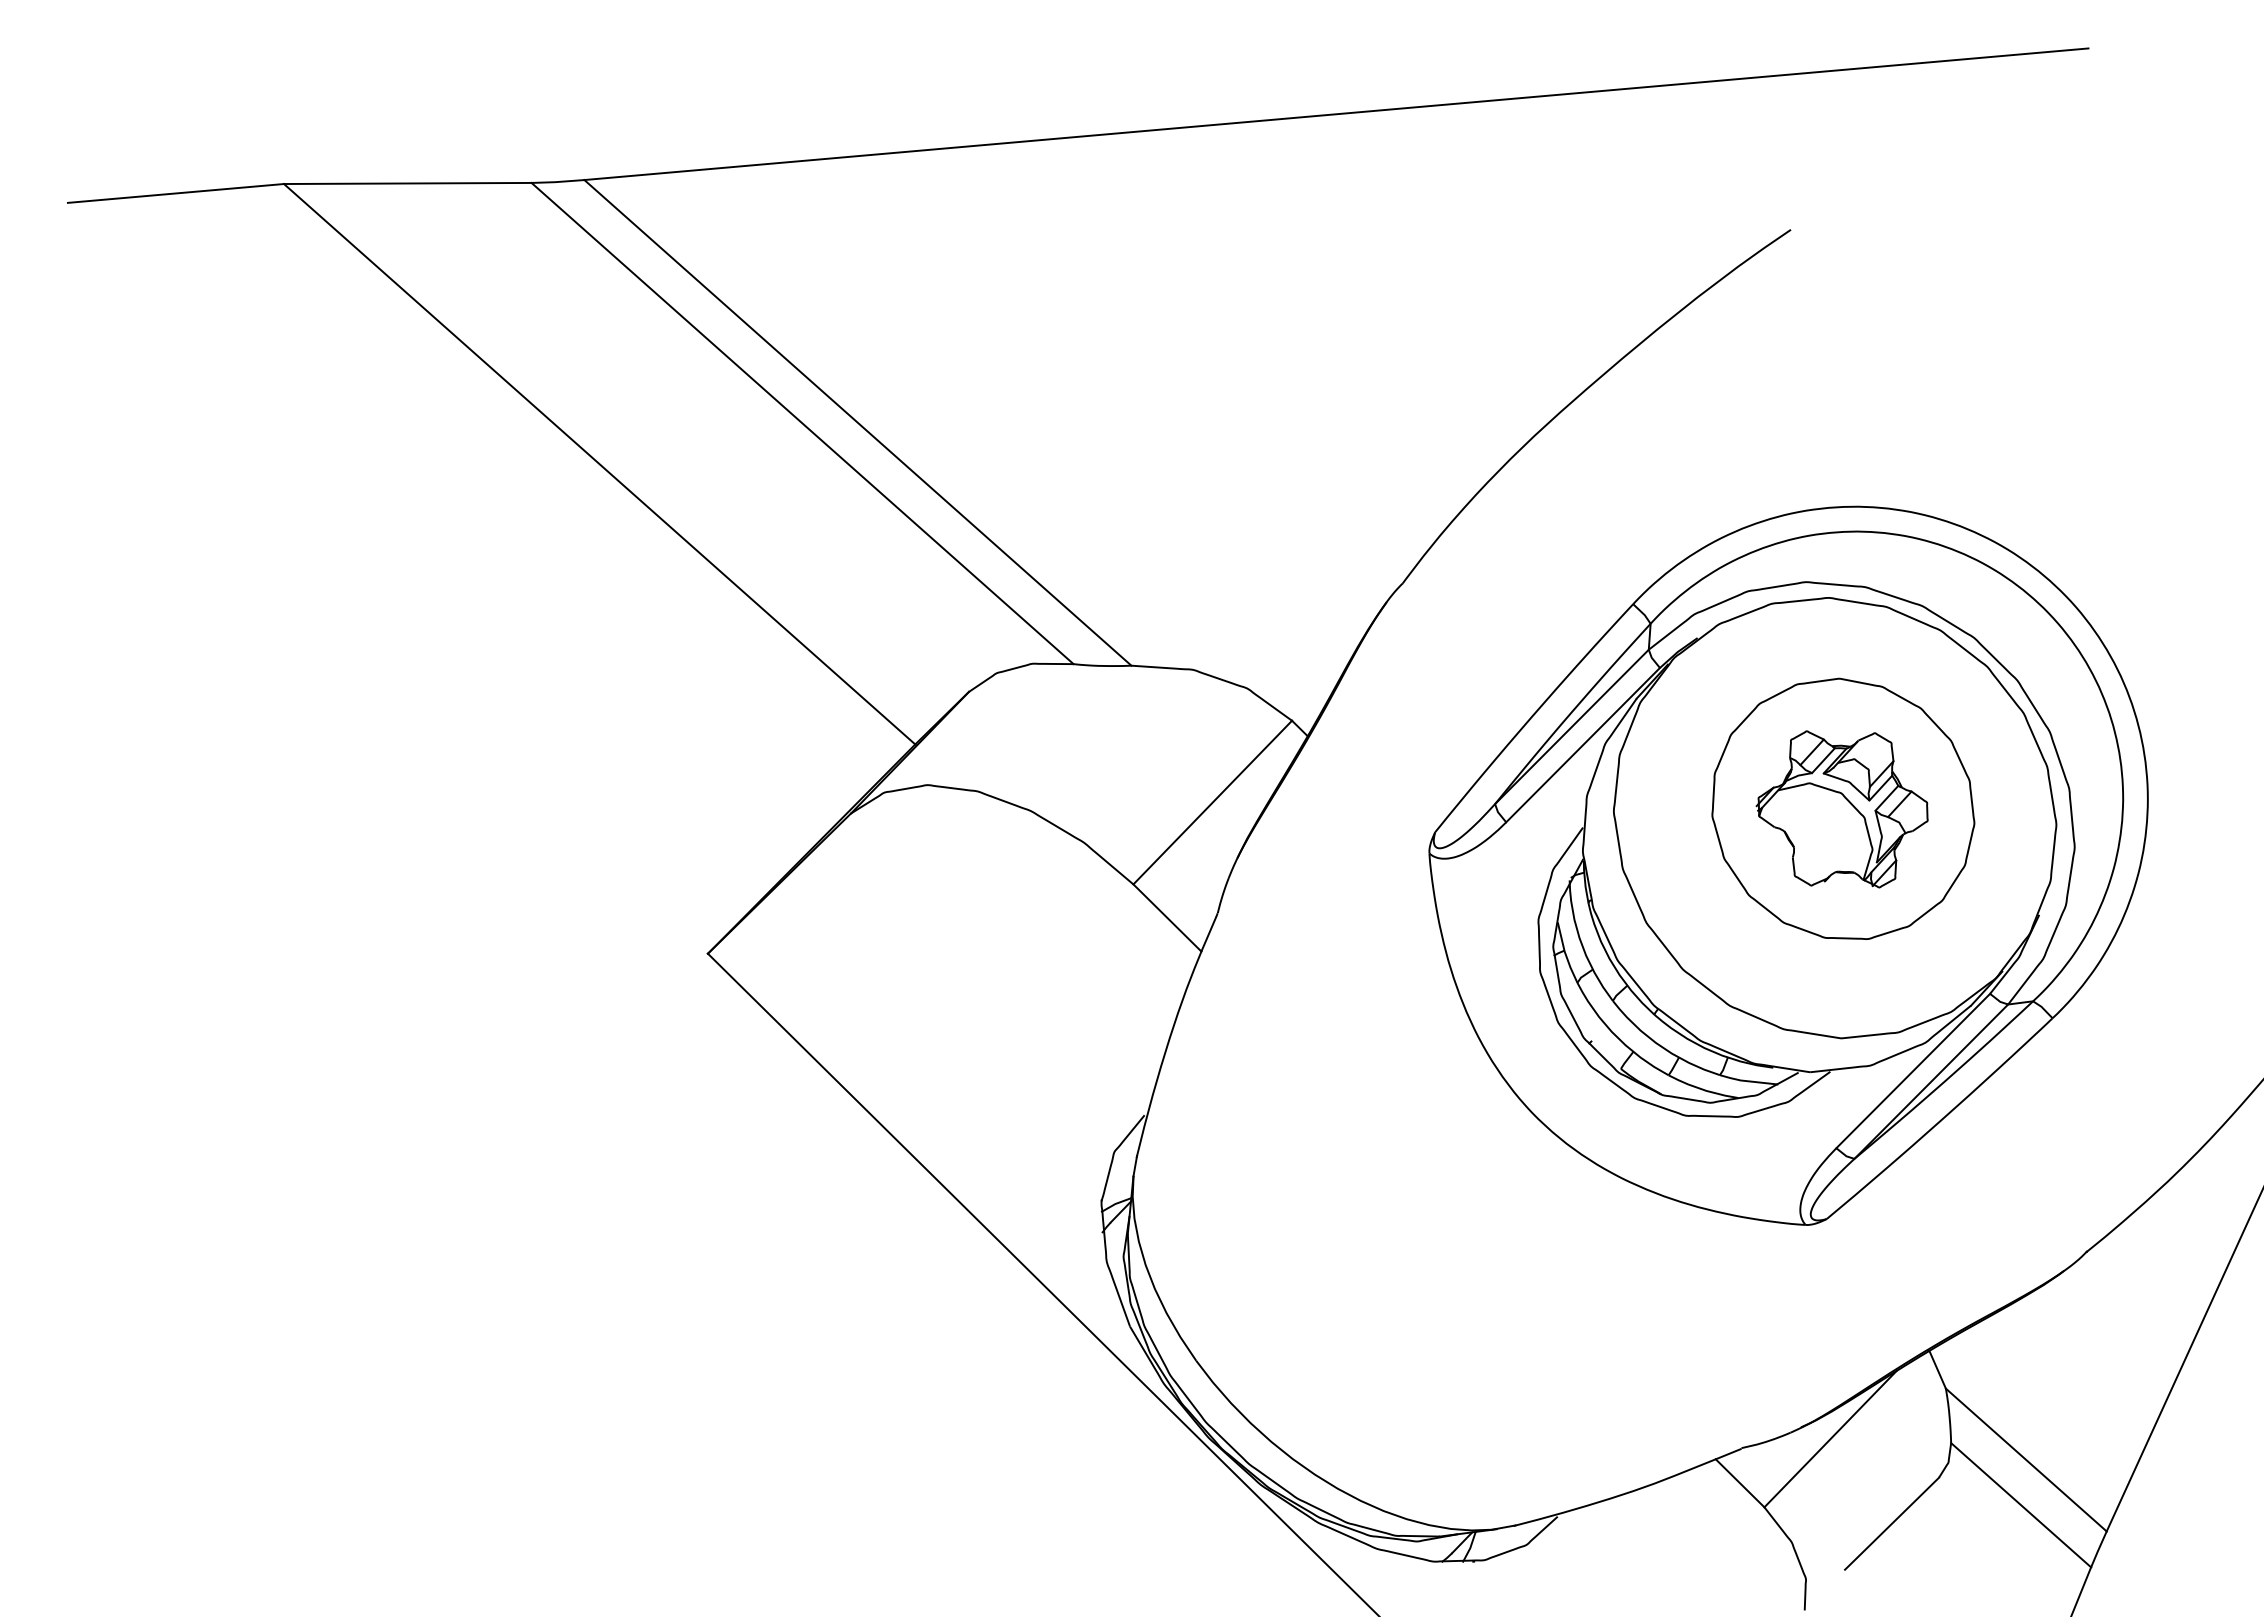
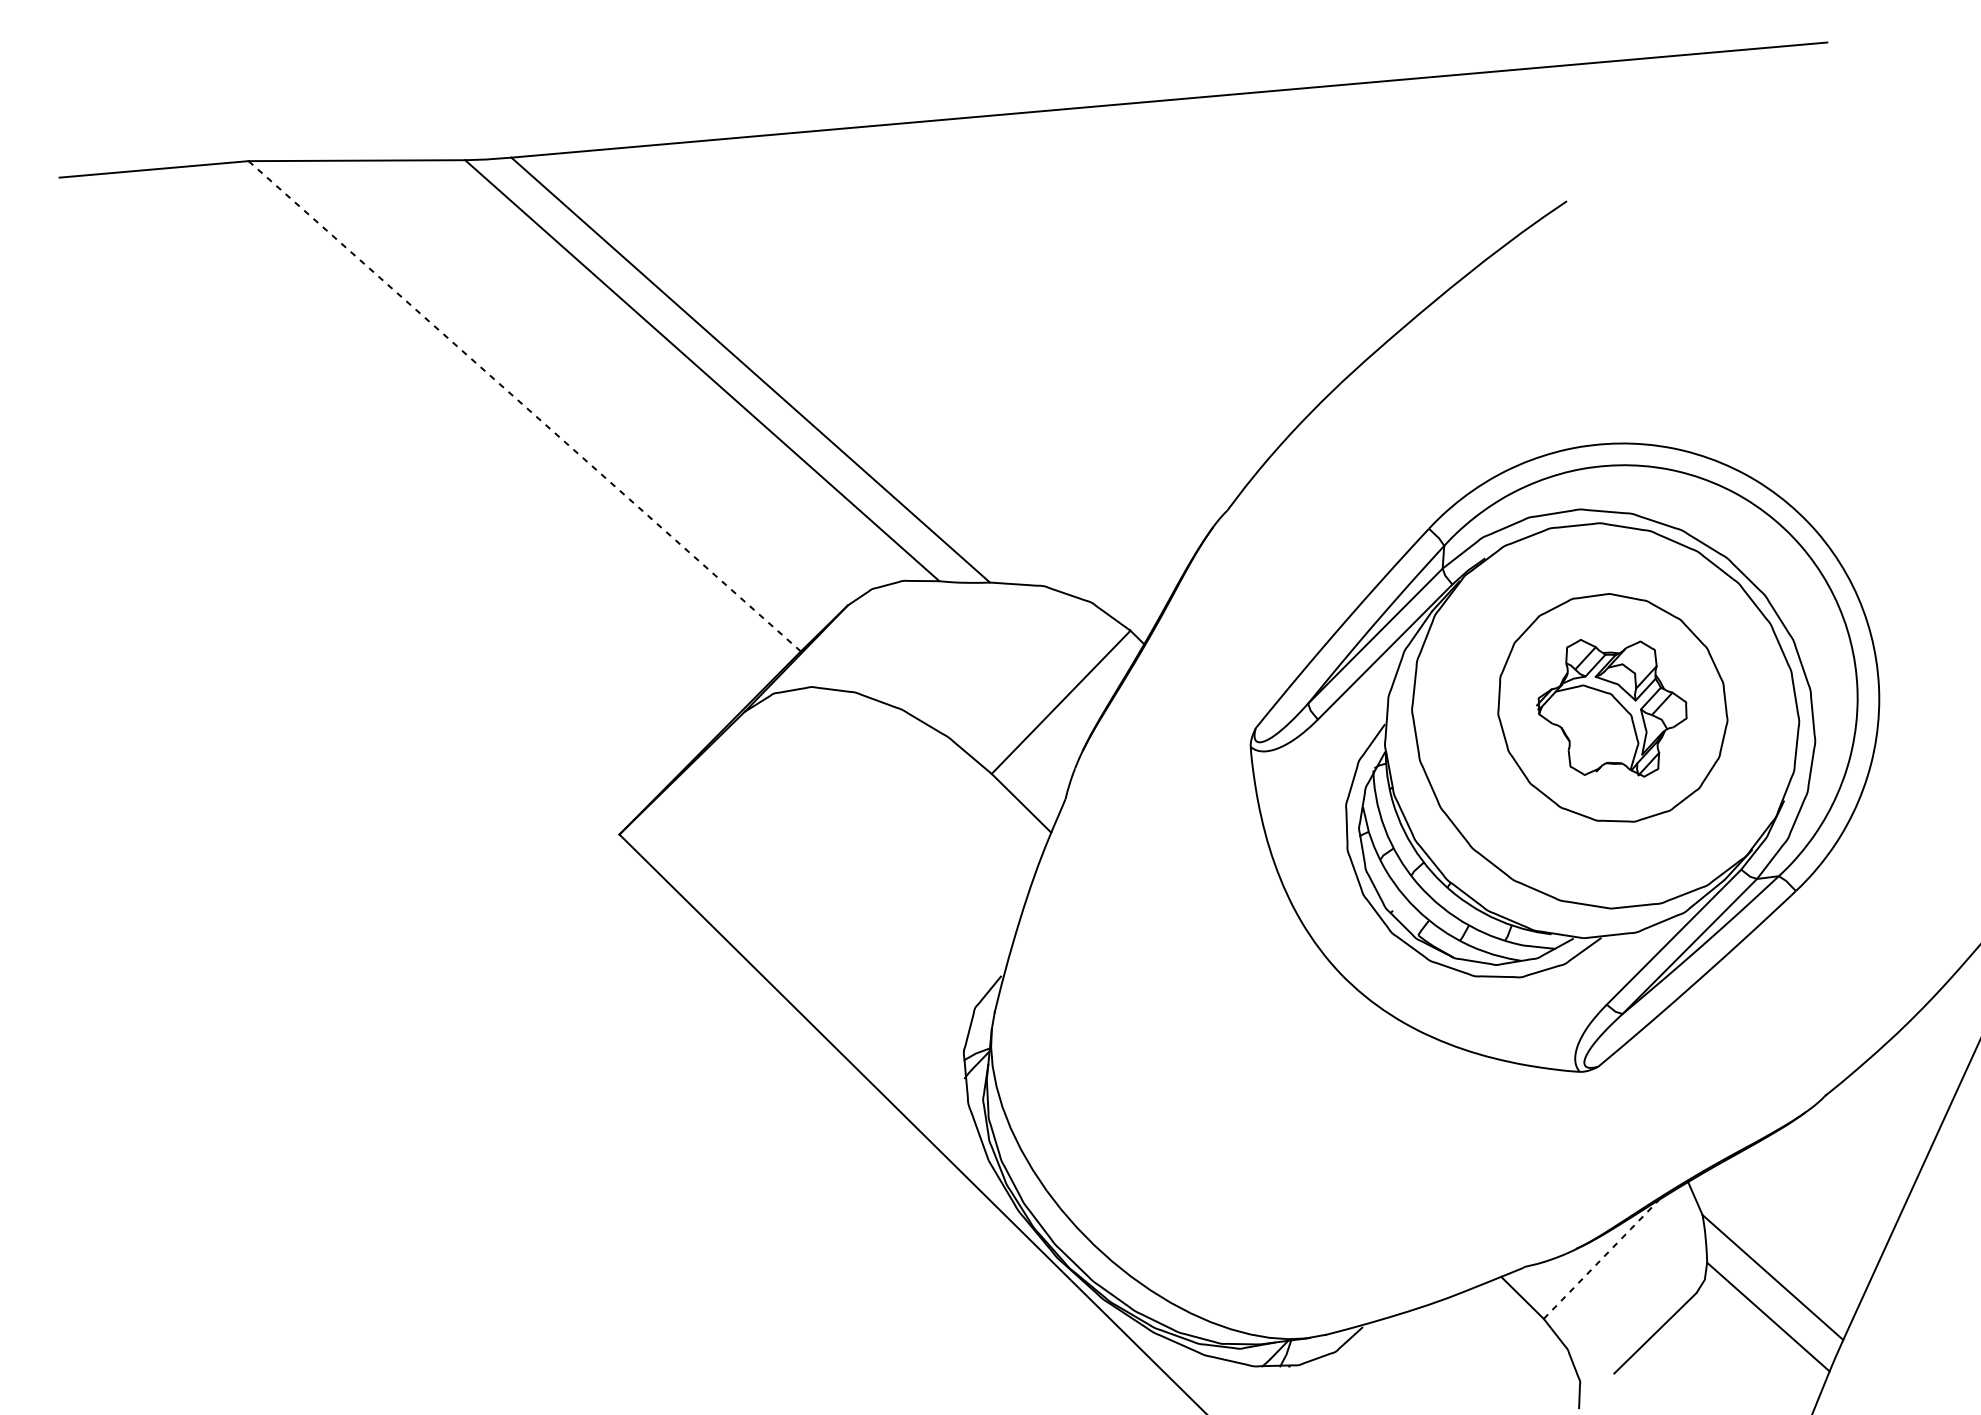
line: (599, 463) -> (524, 405), solid -> dashed
line: (1830, 1439) -> (1601, 1259), solid -> dashed

